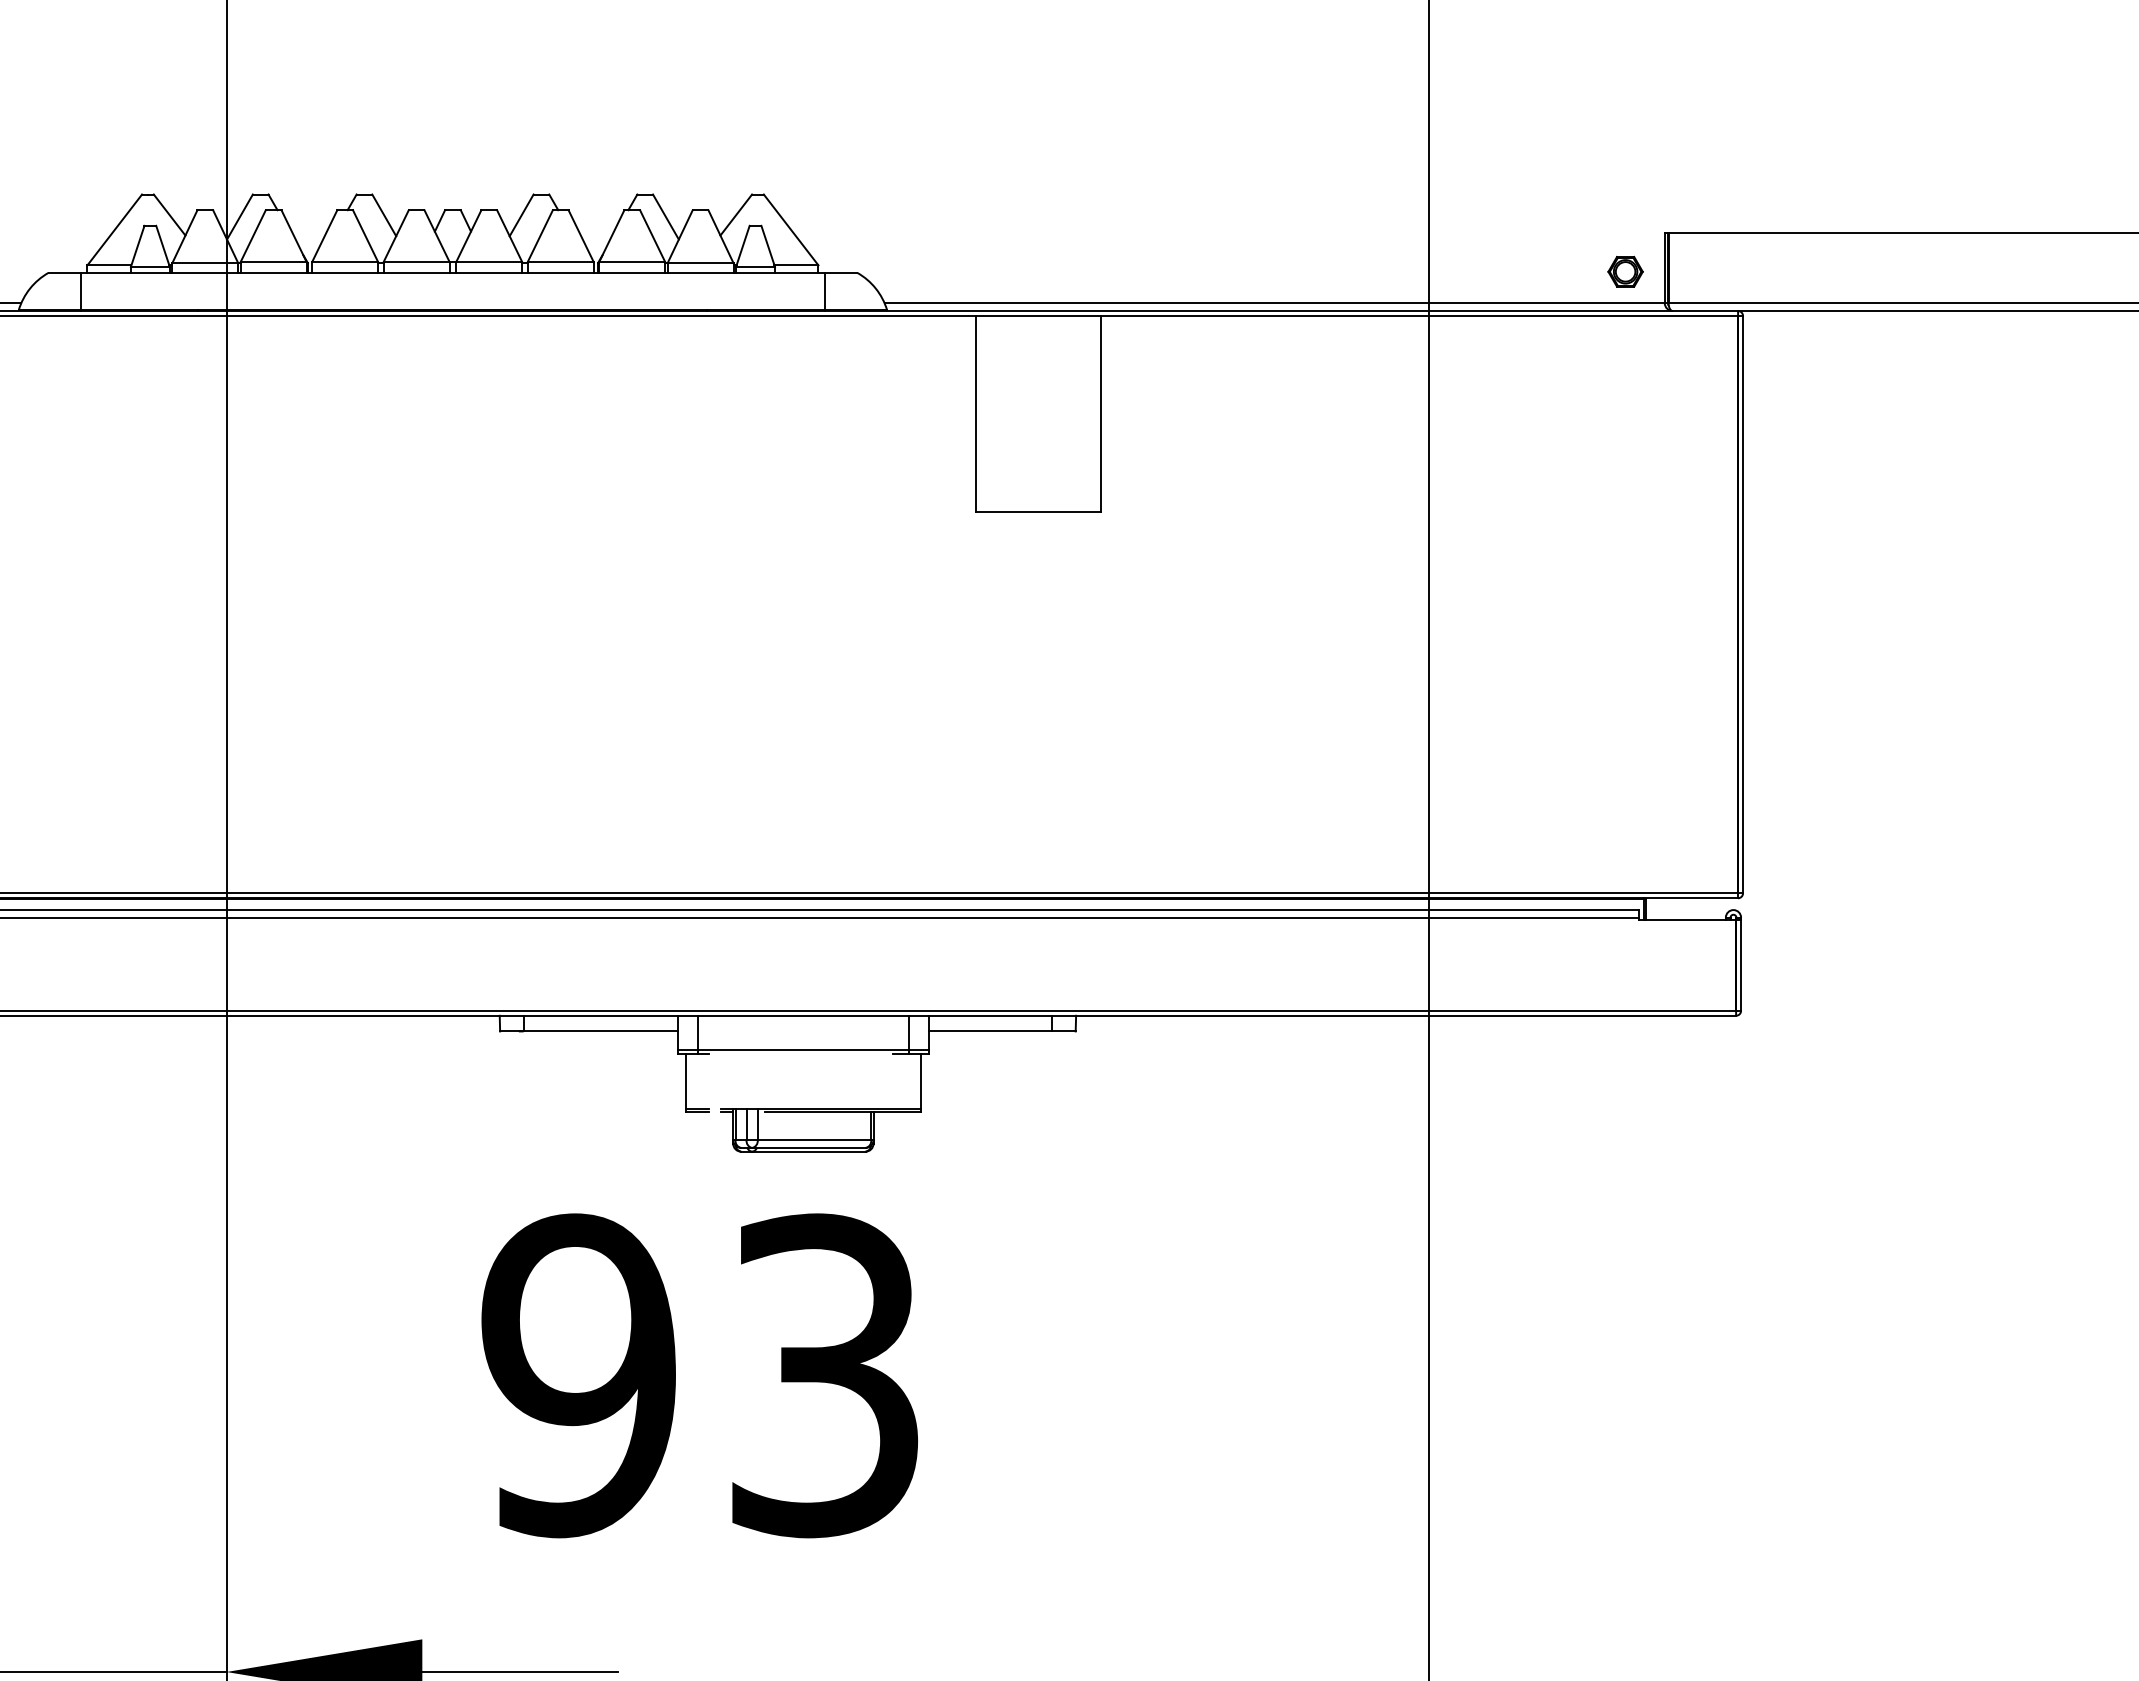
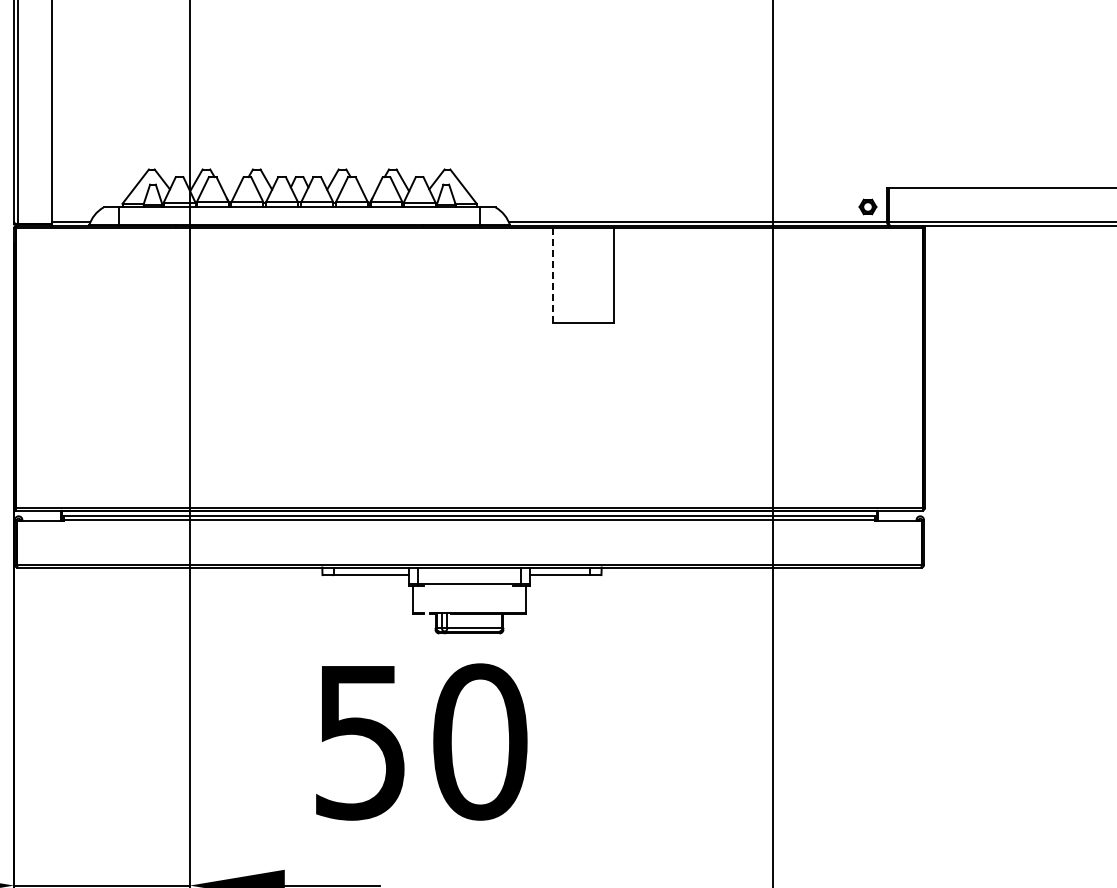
line: (974, 415) -> (552, 276), solid -> dashed
text: (702, 1374) -> (420, 741), 93 -> 50

